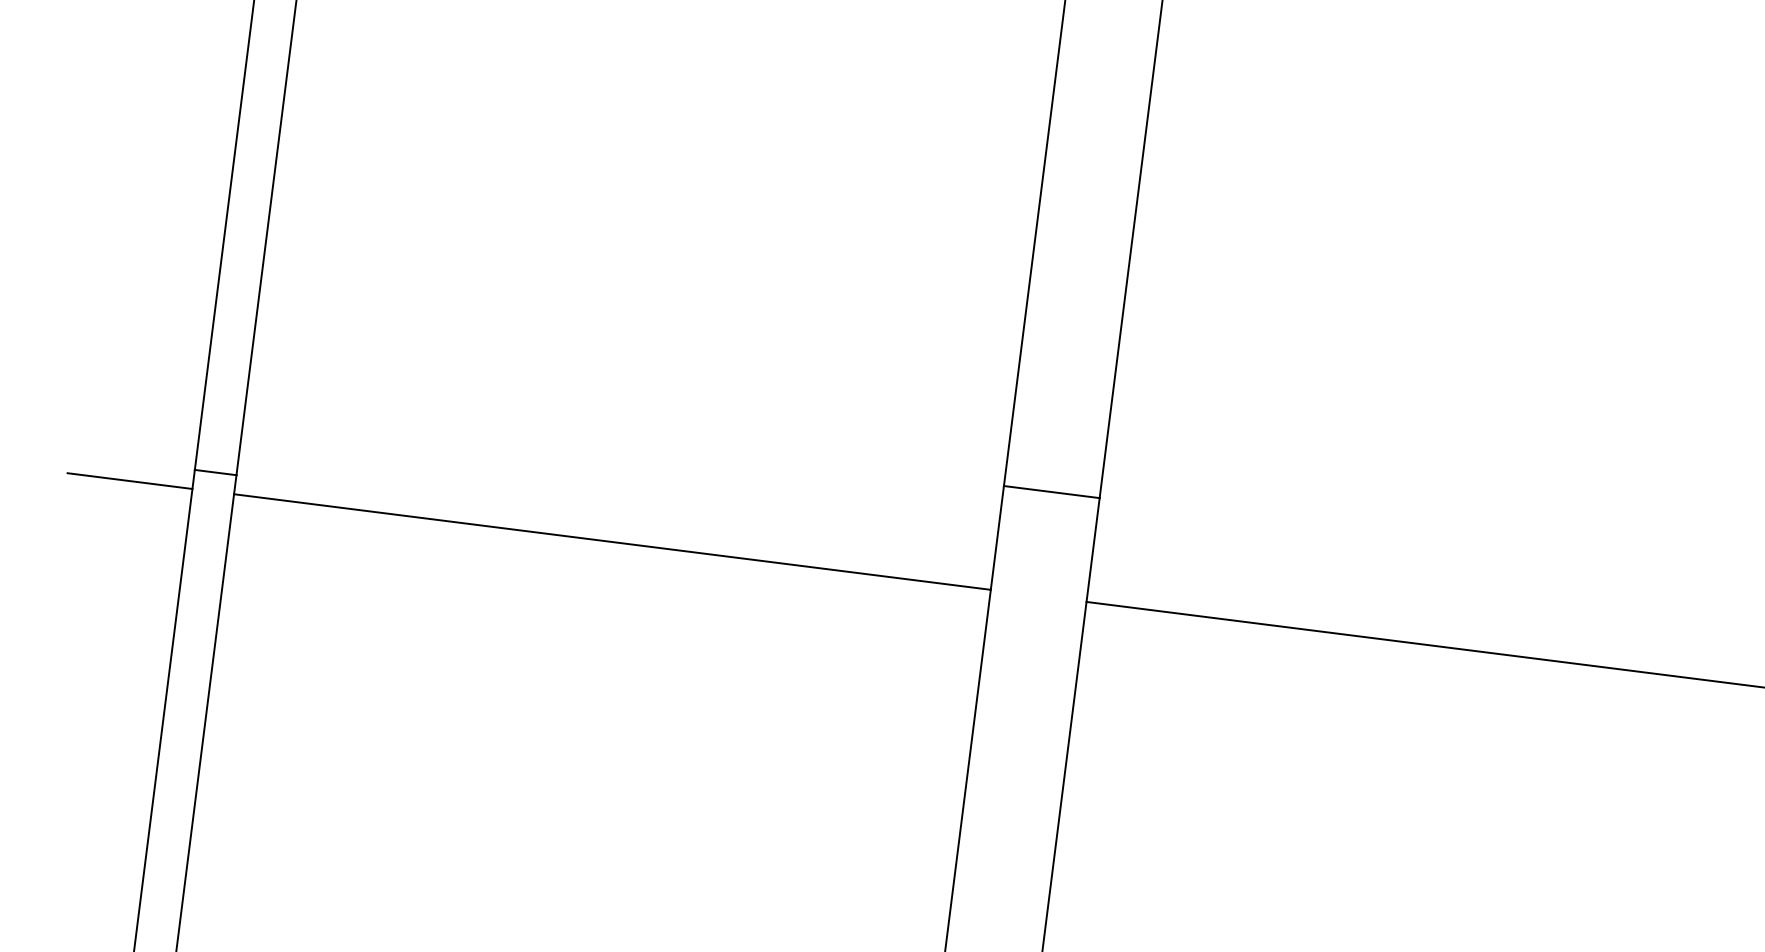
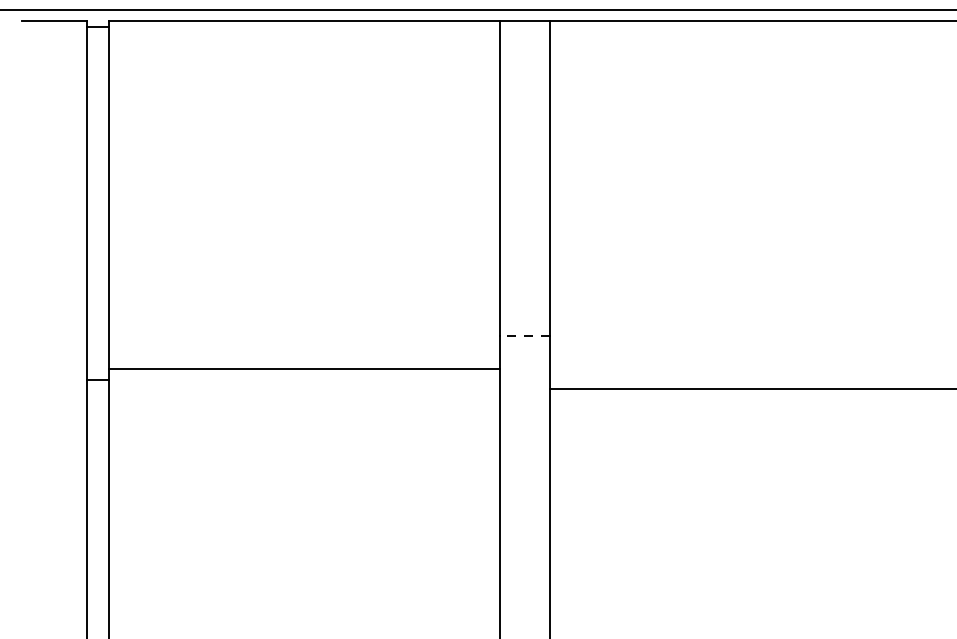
line: (129, 481) -> (54, 389), removed
line: (1052, 491) -> (525, 335), solid -> dashed
line: (612, 542) -> (304, 369), moved

